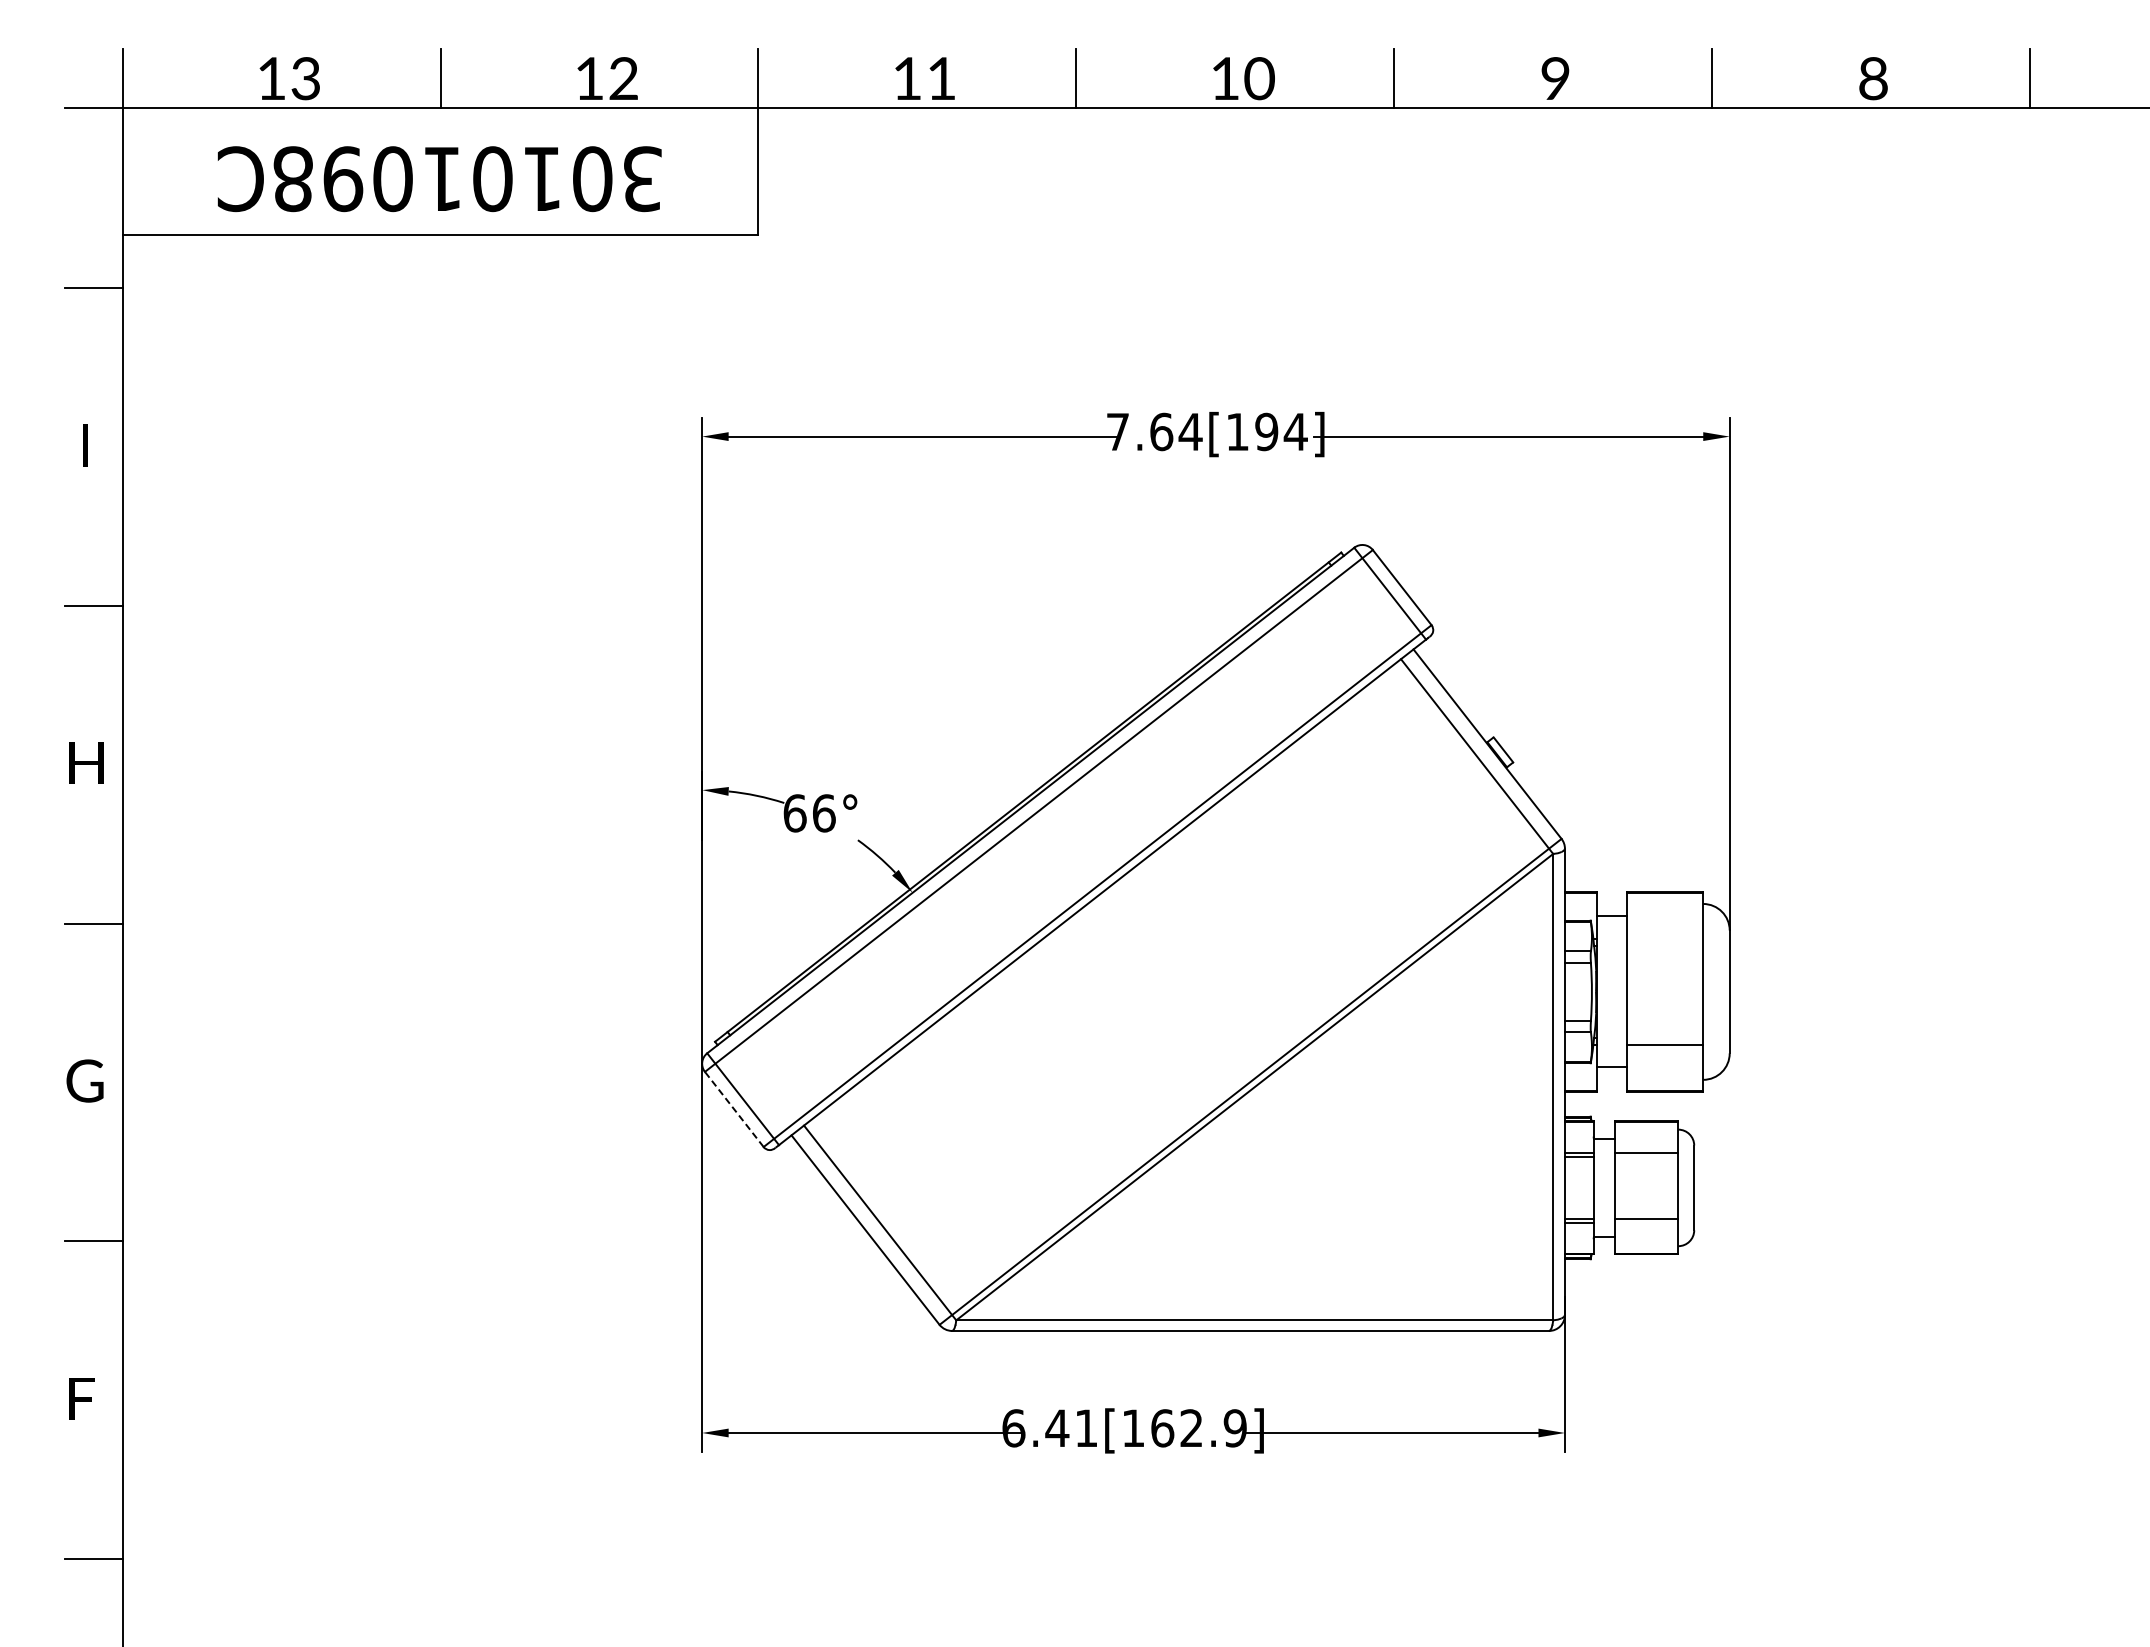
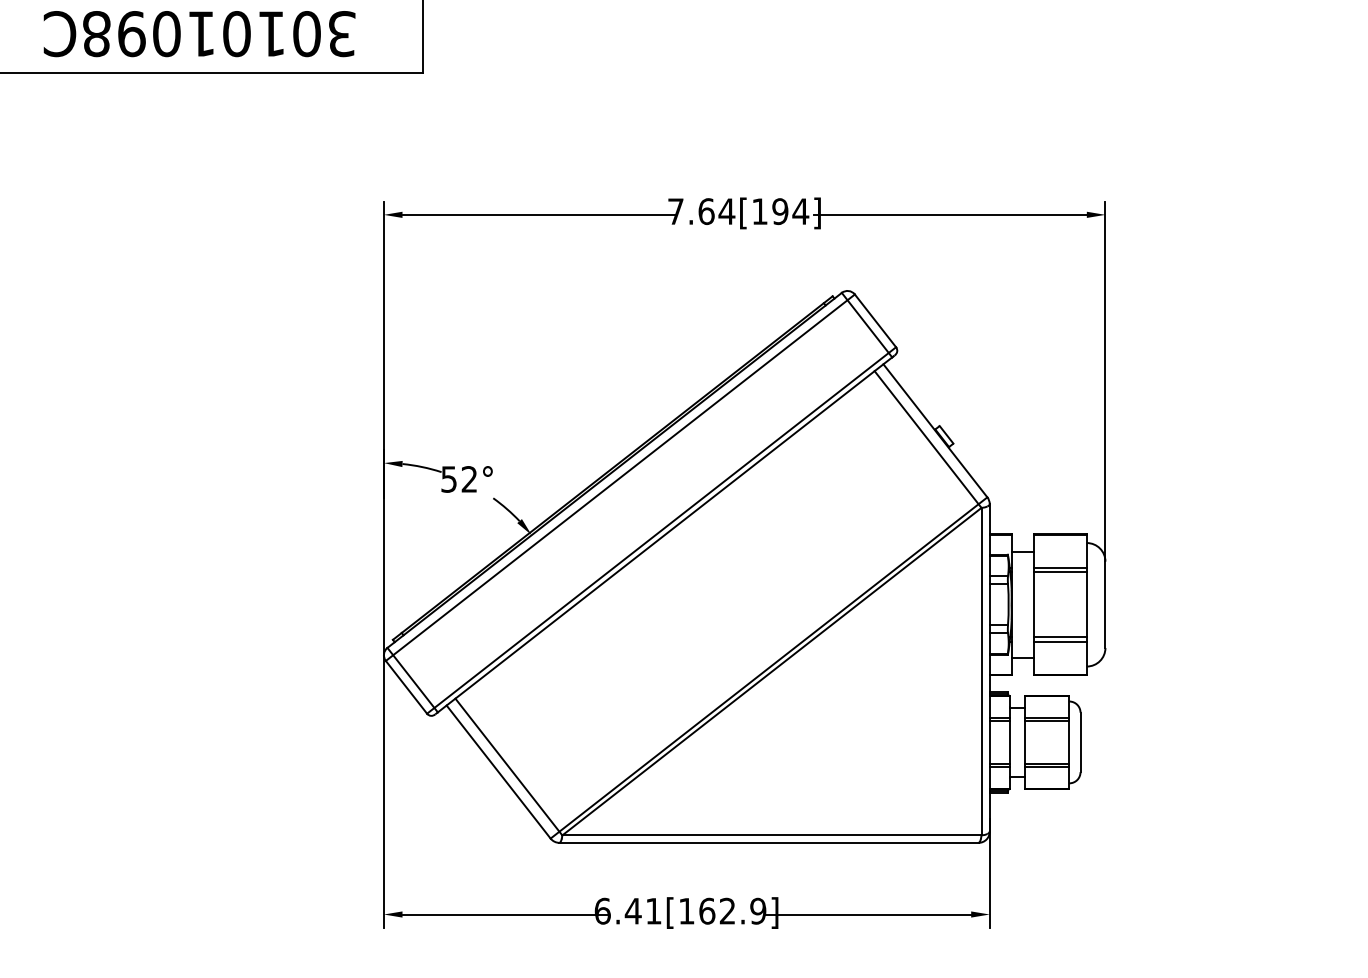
text: (809, 813) -> (459, 479), 66° -> 52°
line: (1665, 938) -> (1060, 567), added
line: (1665, 945) -> (1060, 572), added
line: (1665, 1038) -> (1060, 637), added
line: (734, 1109) -> (406, 687), dashed -> solid
line: (1646, 1157) -> (1047, 721), added
line: (1646, 1223) -> (1047, 767), added

